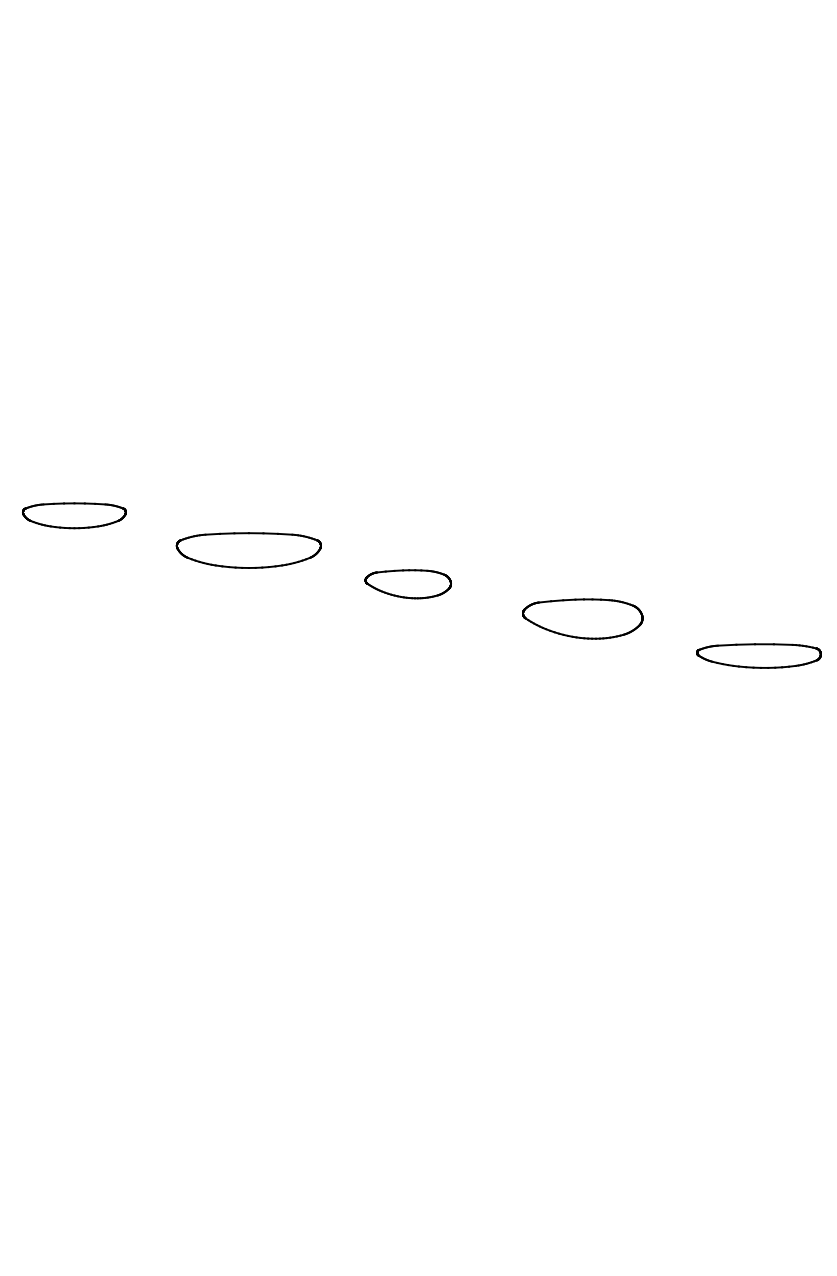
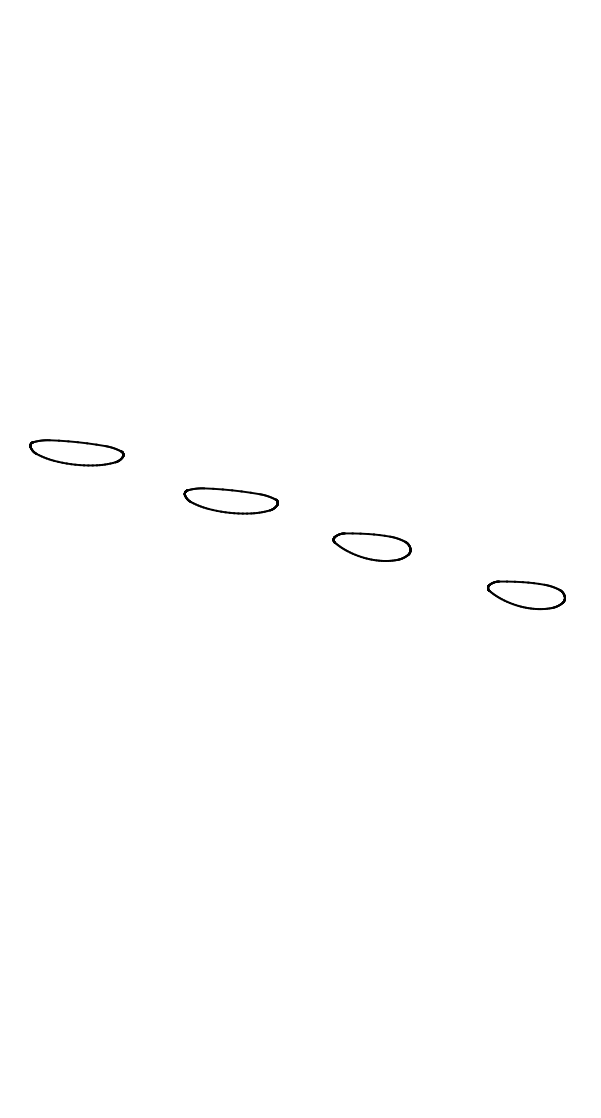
part: (248, 550) -> (230, 501), size x0.71
part: (582, 619) -> (525, 595), size x0.71

